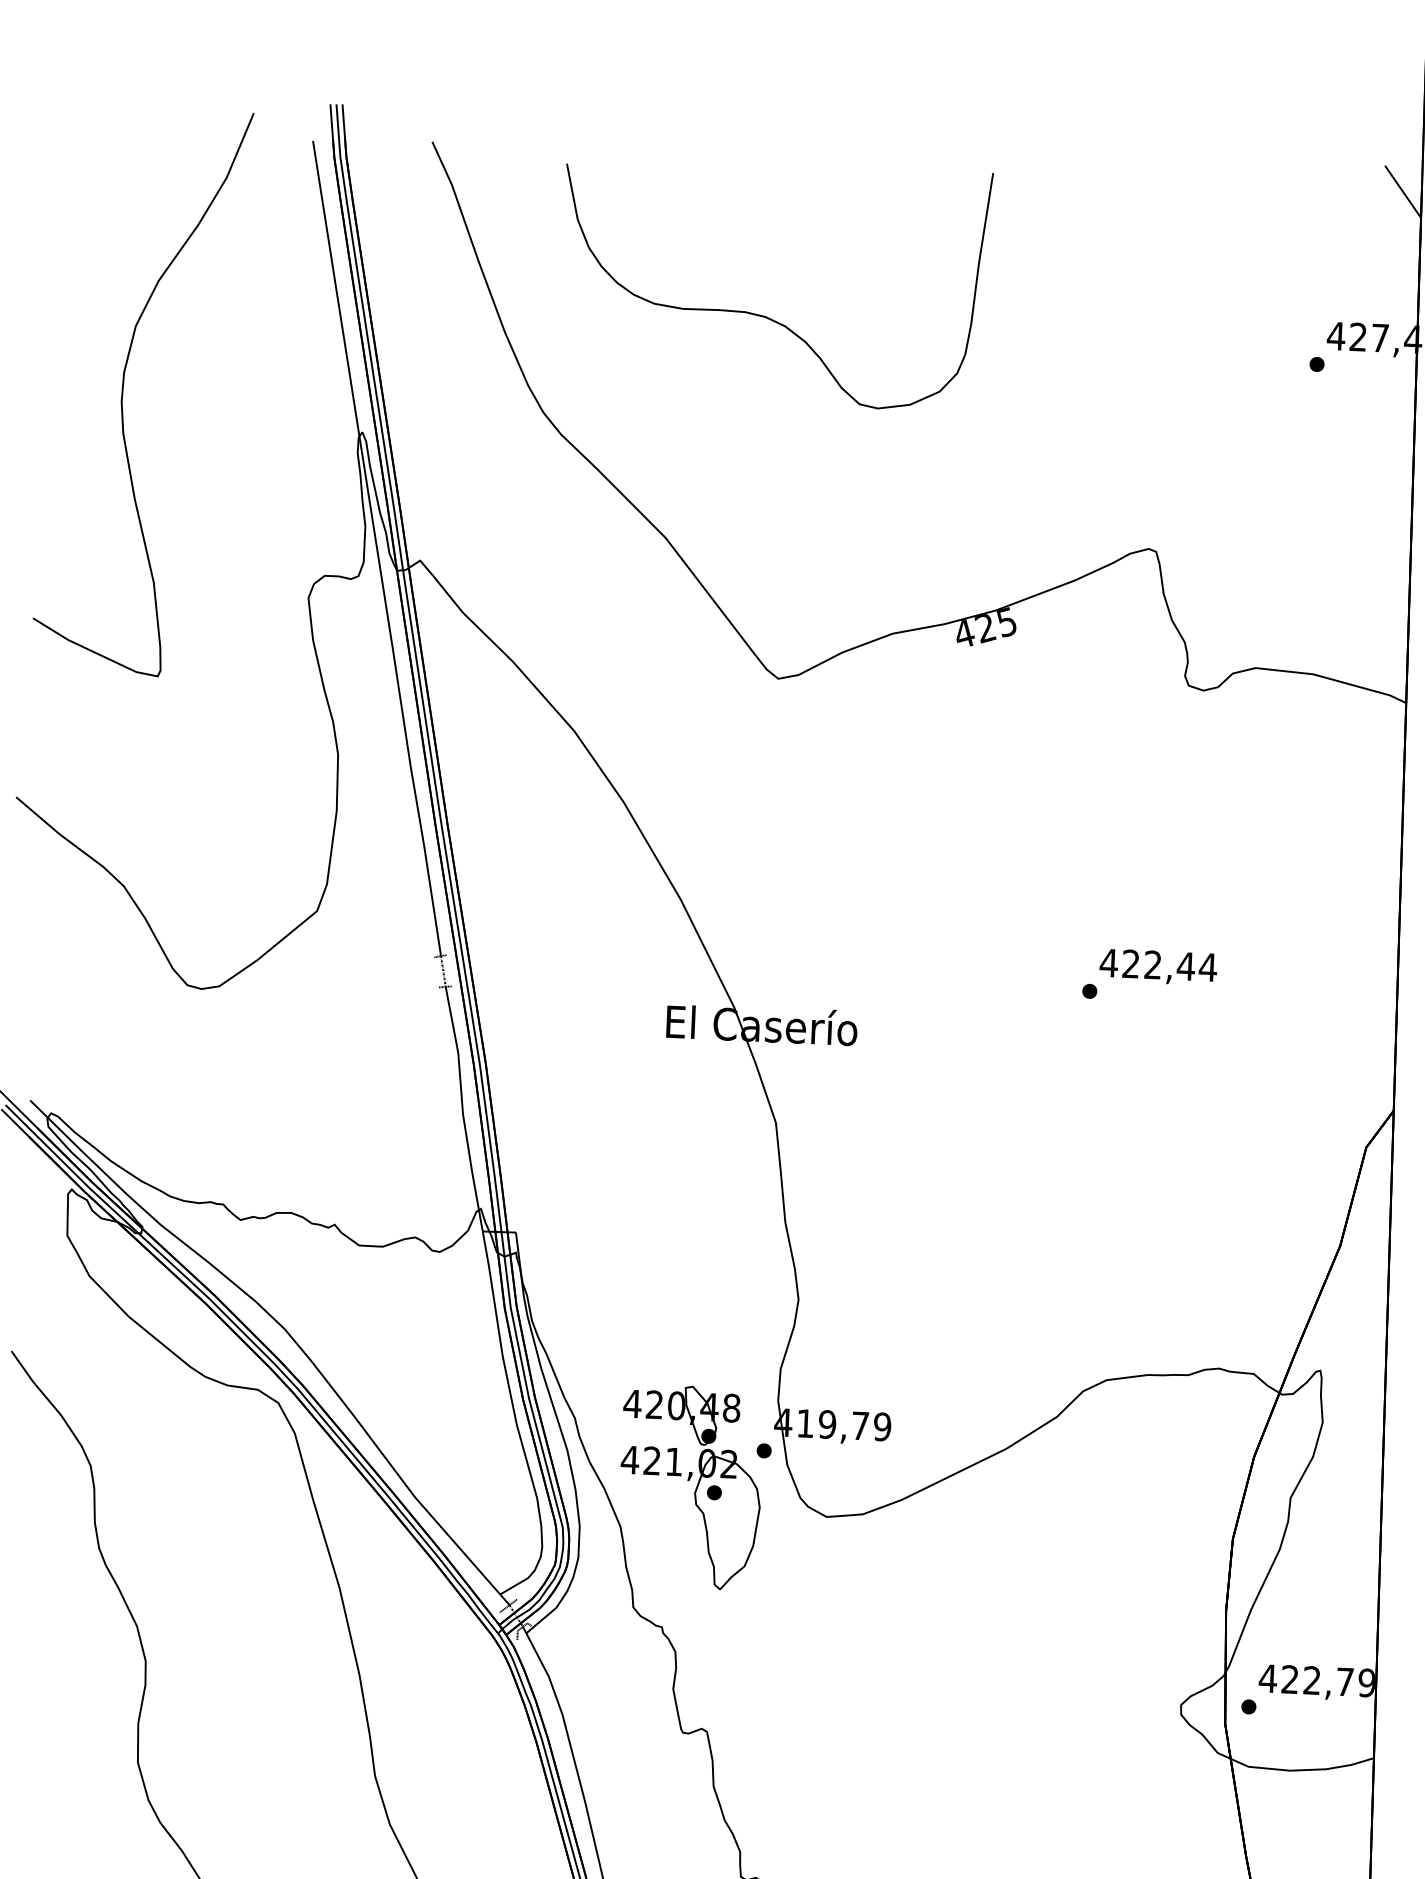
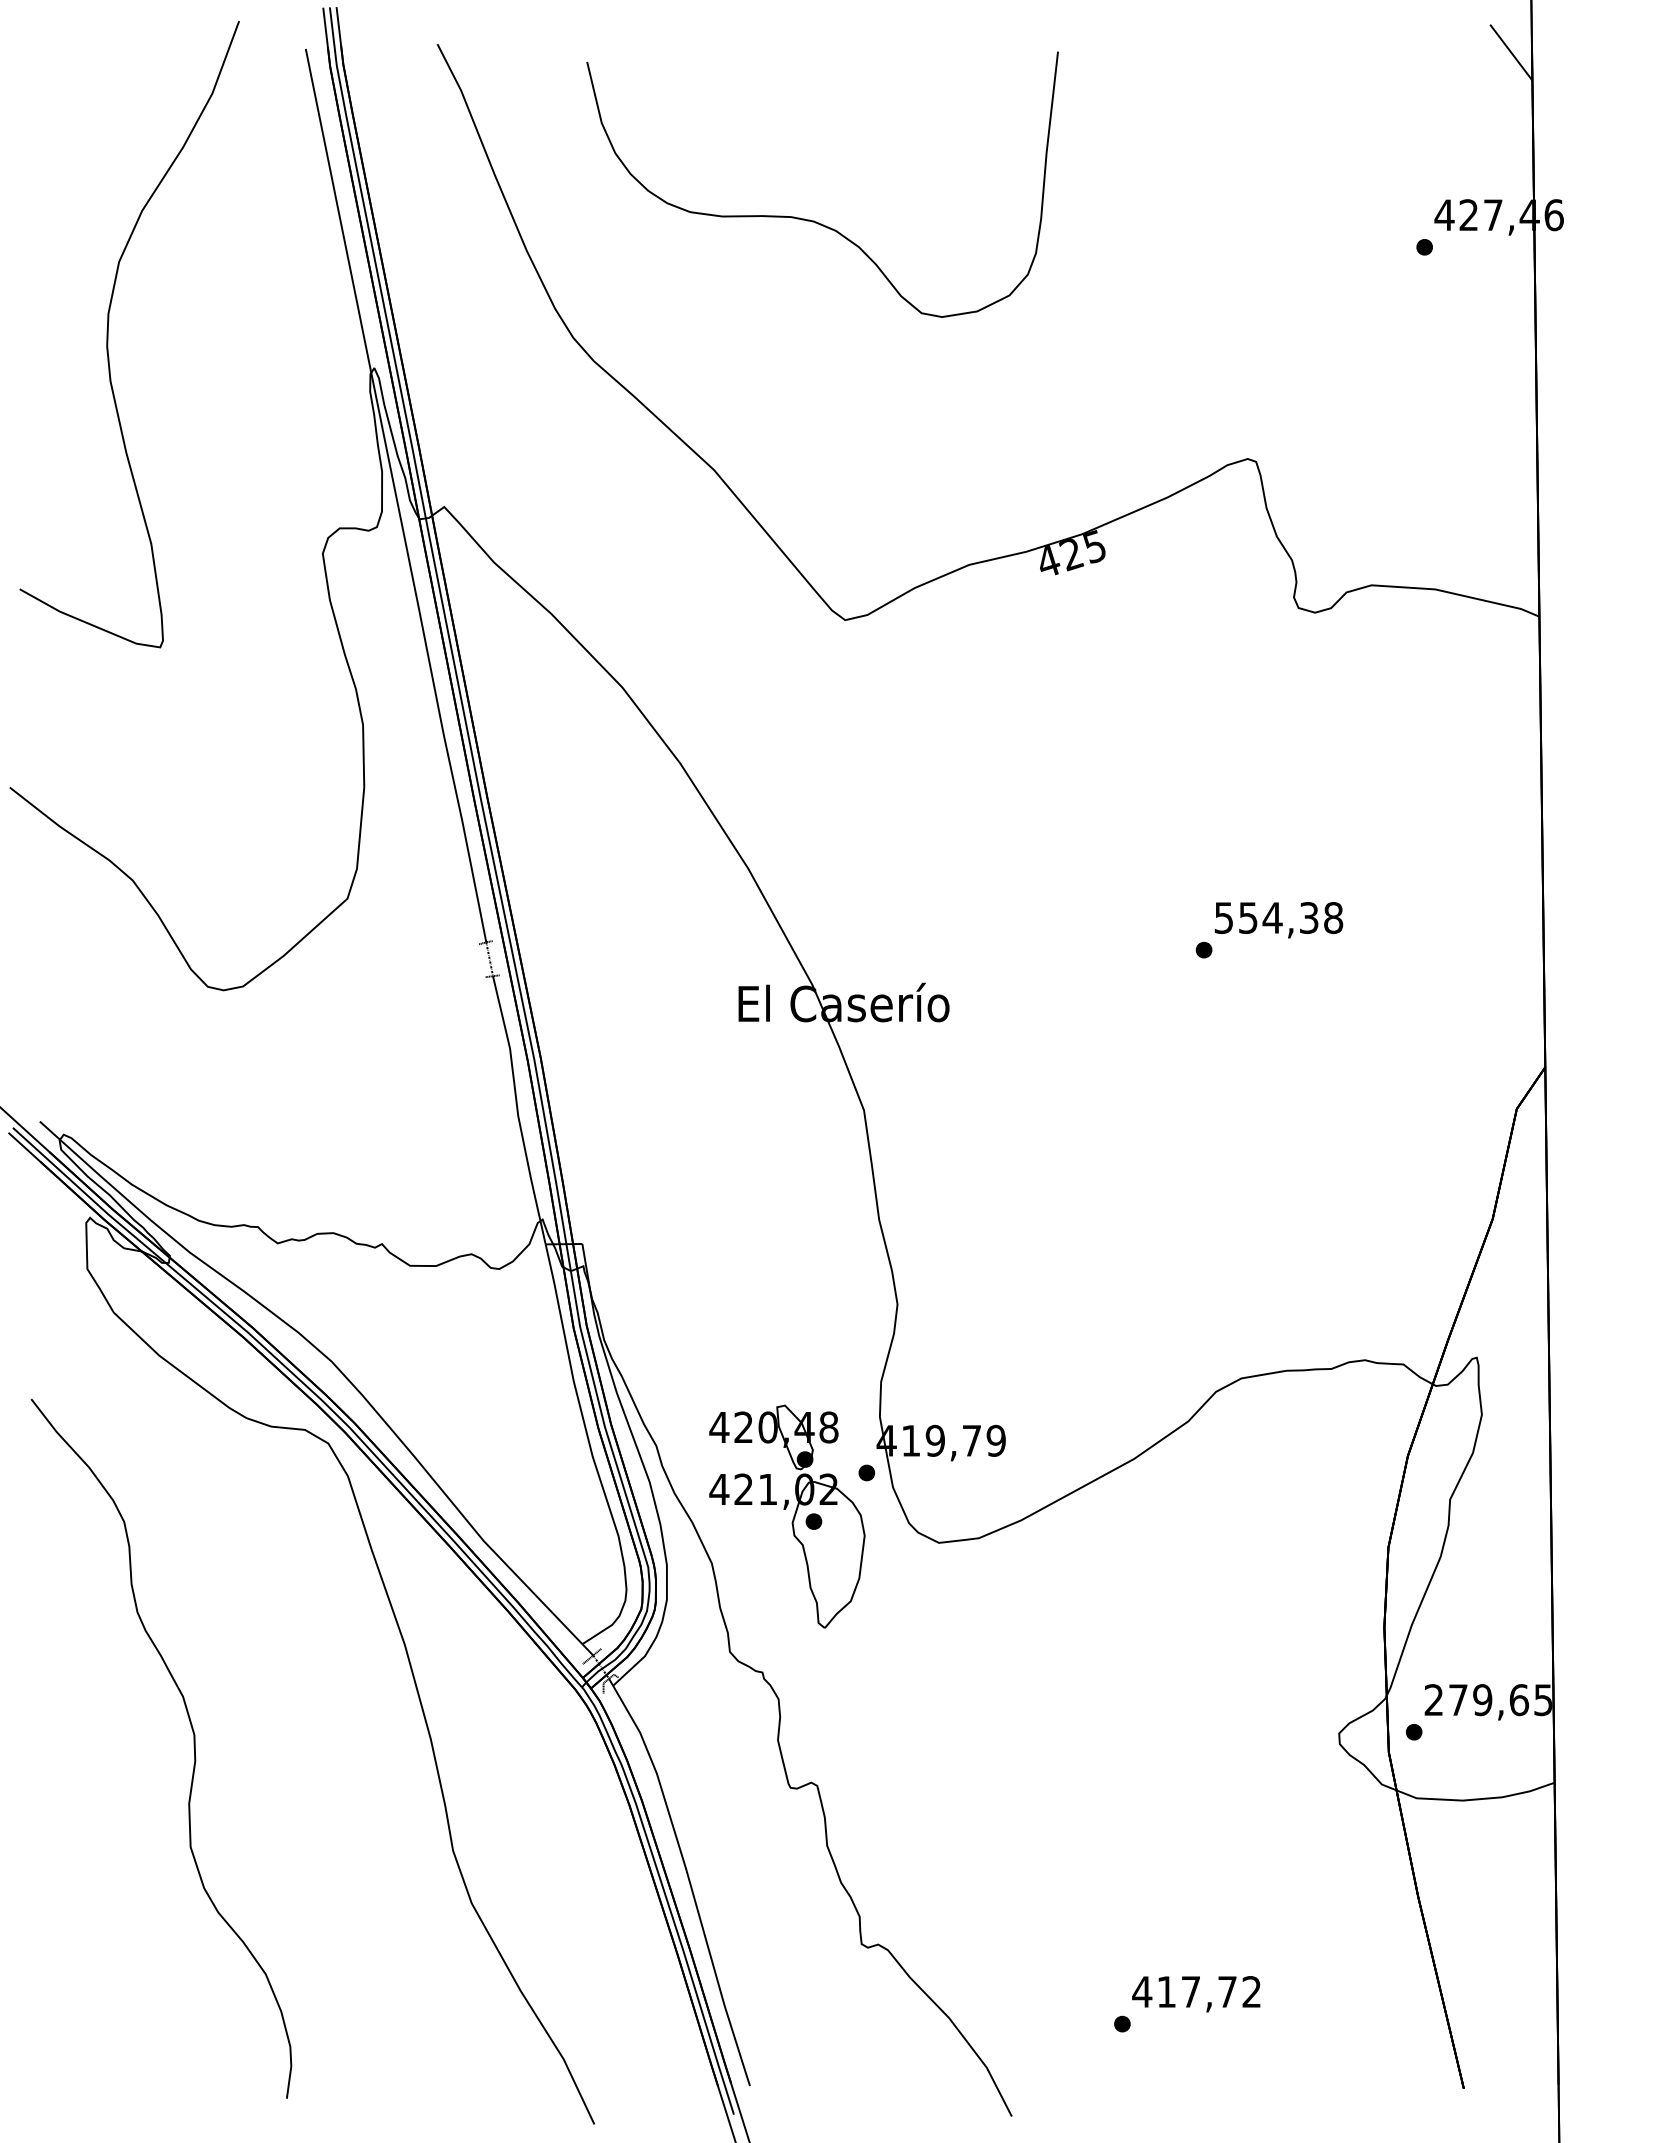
text: (1158, 965) -> (1278, 918), 422,44 -> 554,38
text: (1316, 1681) -> (1487, 1700), 422,79 -> 279,65

